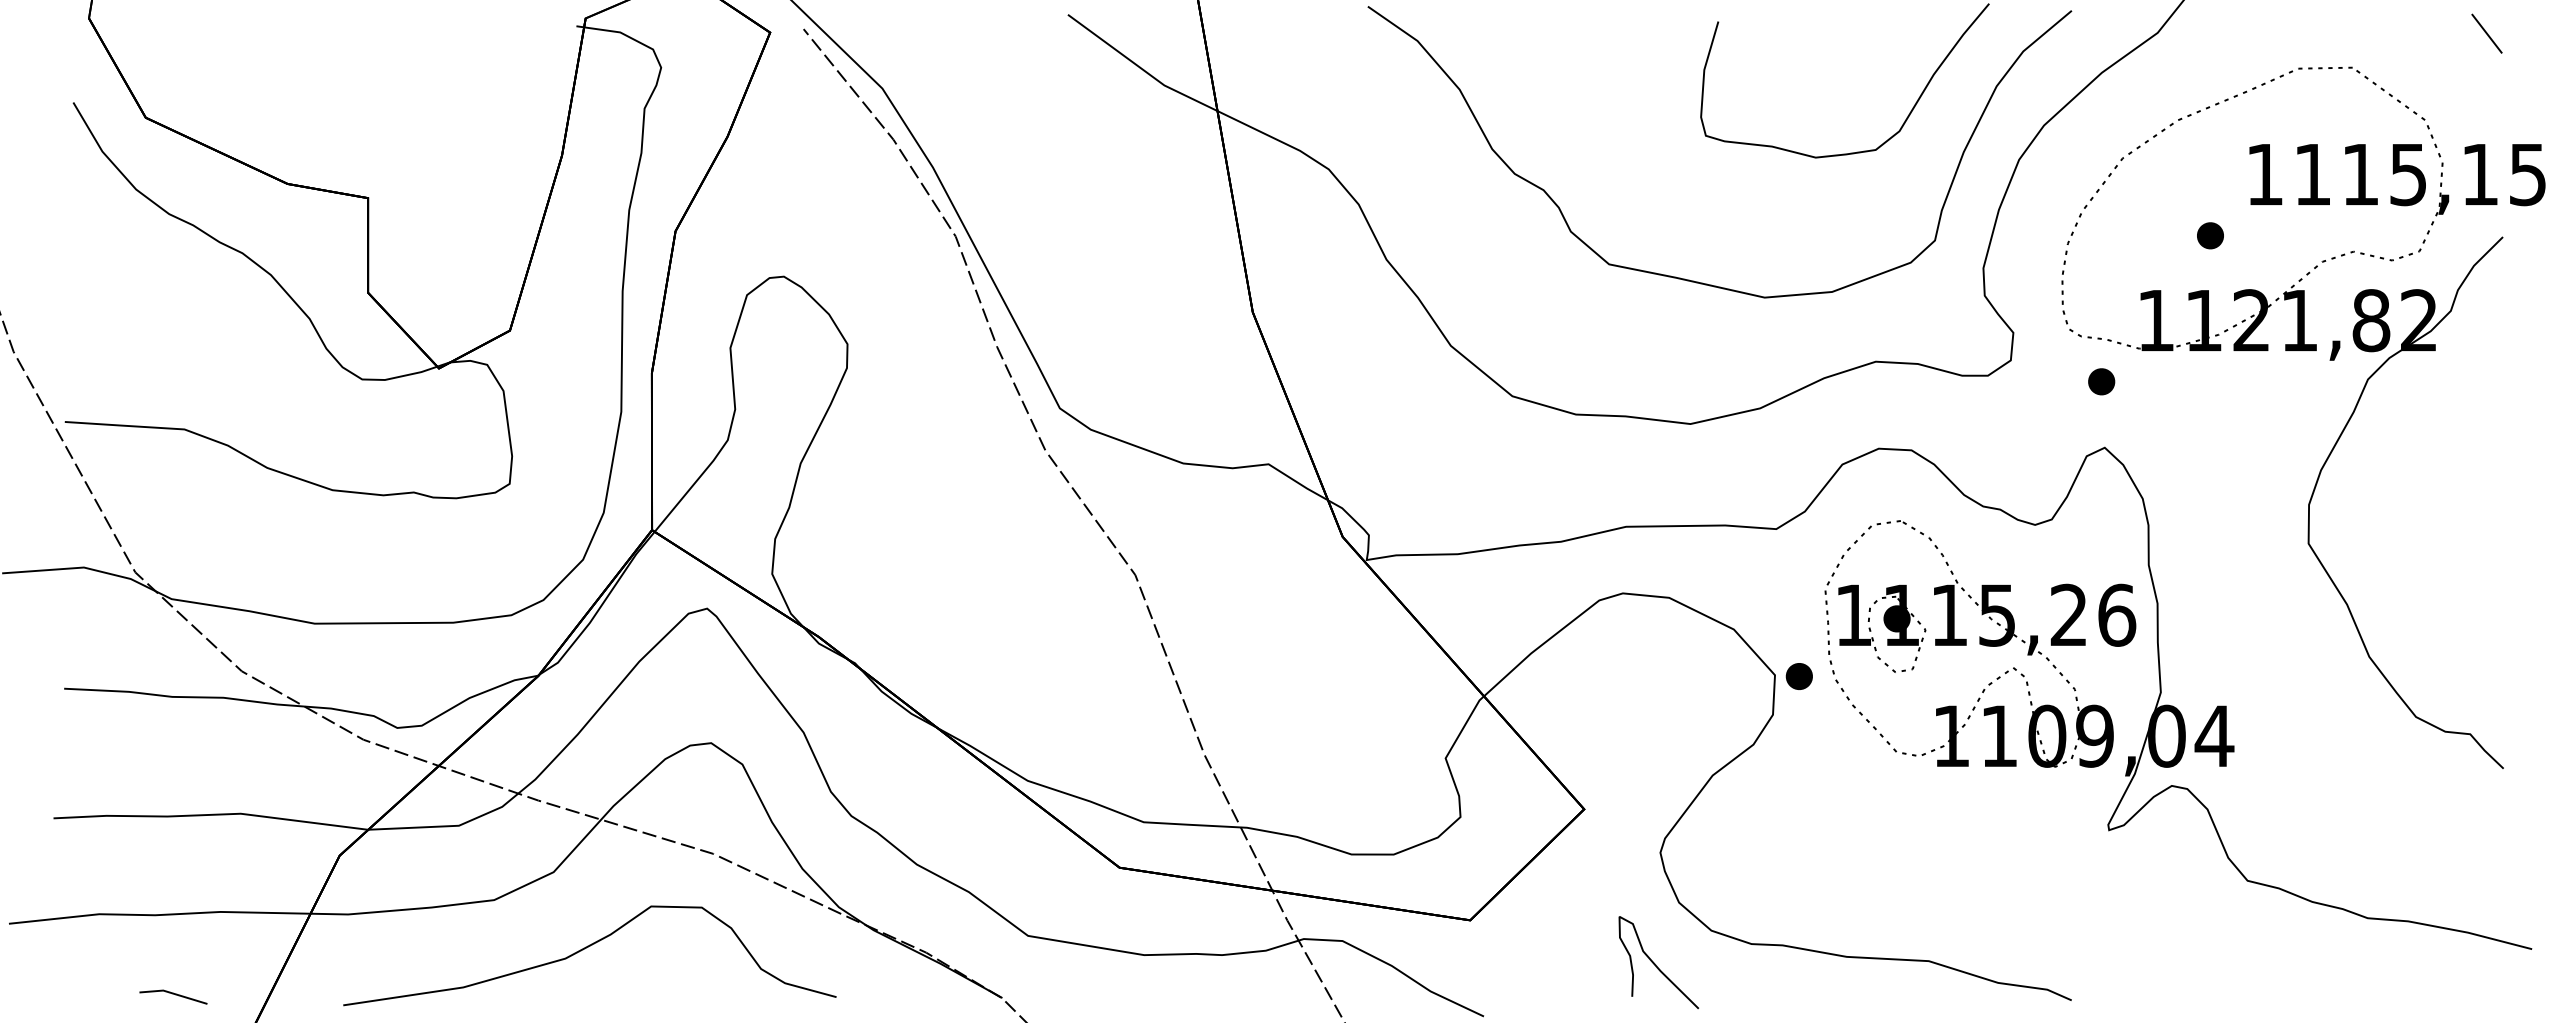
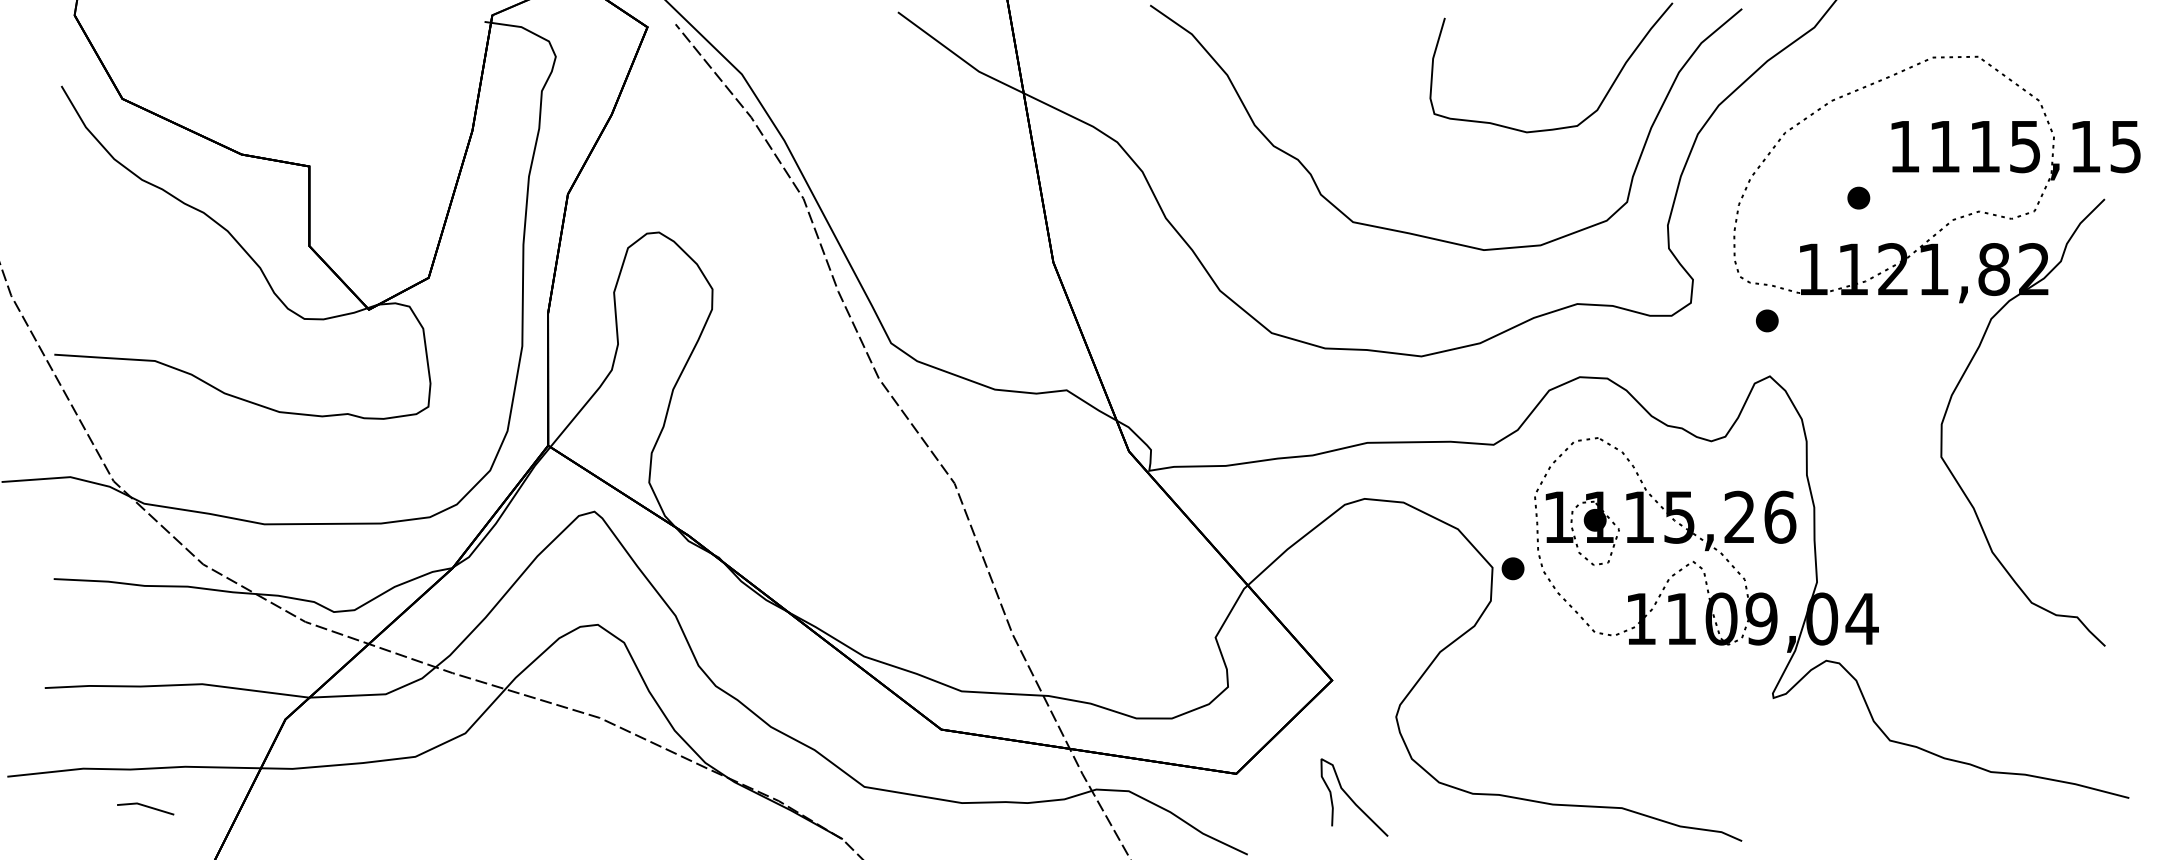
line: (2486, 33) -> (2090, 28), removed
curve: (586, 948) -> (493, 797), removed
curve: (1656, 964) -> (1352, 799), moved
line: (173, 994) -> (145, 806), moved

